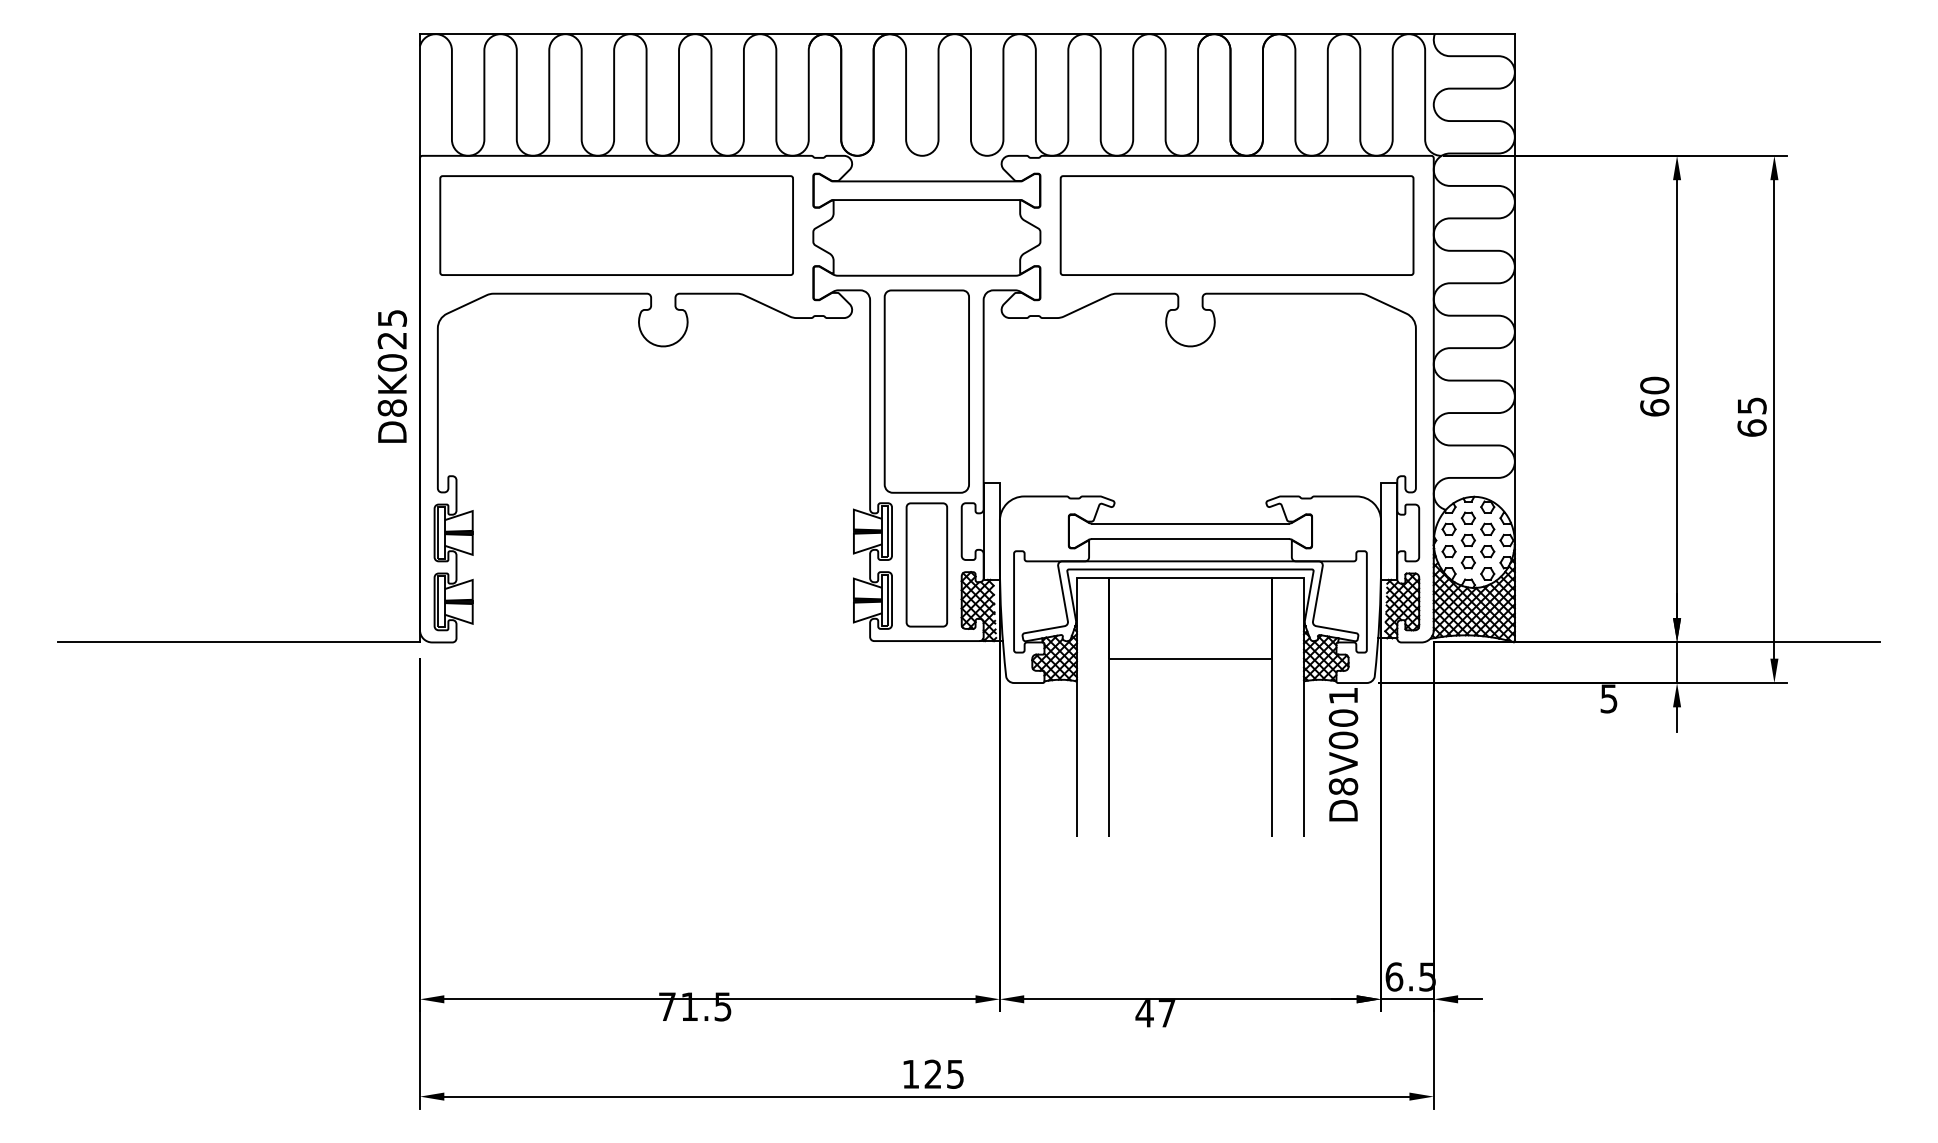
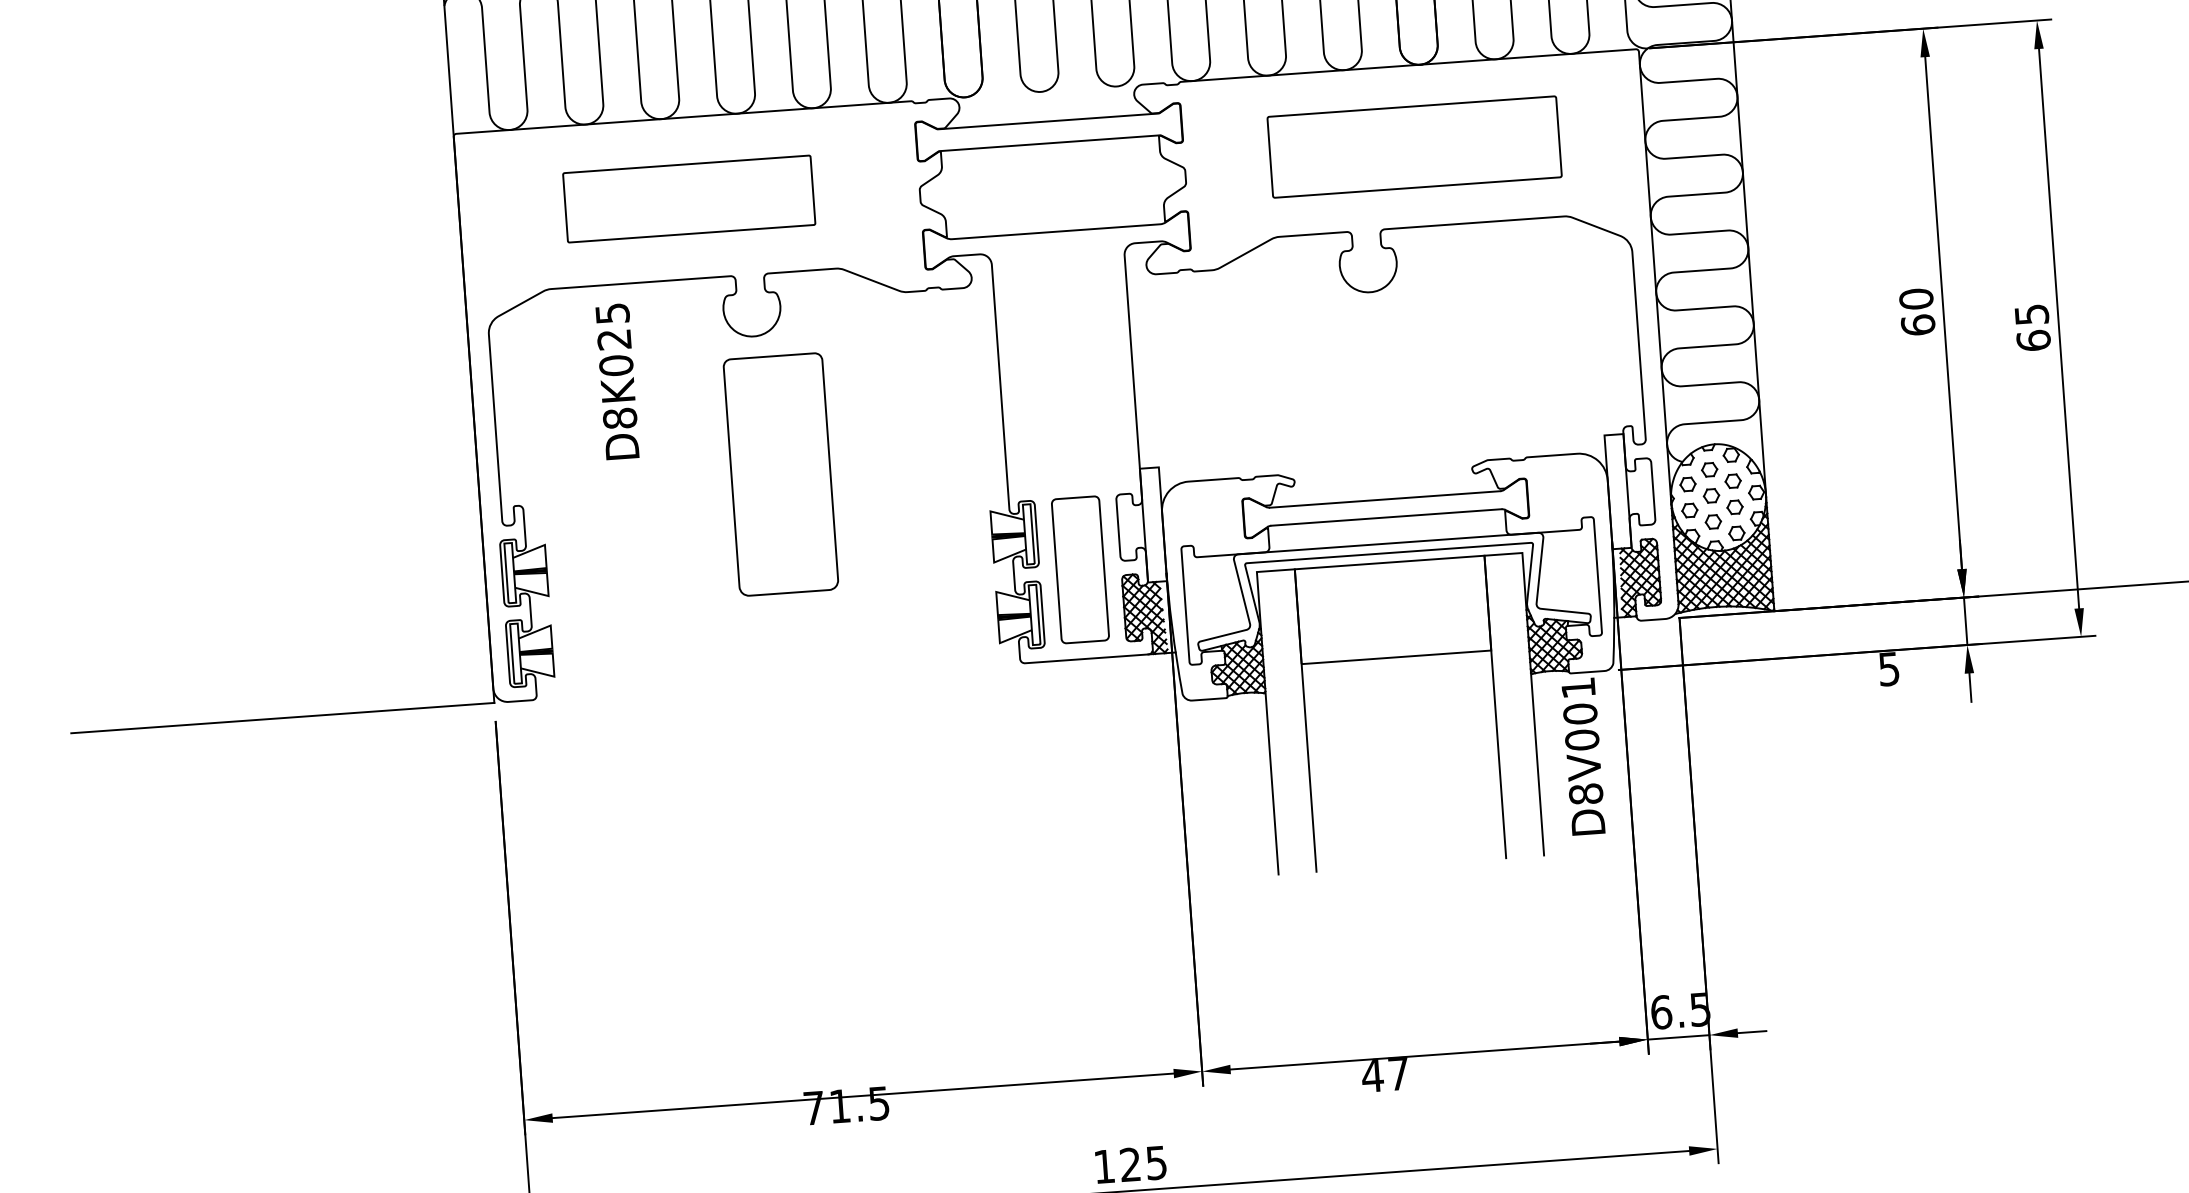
part: (616, 225) -> (689, 199), size x0.6
part: (1236, 225) -> (1413, 147), size x0.7
text: (391, 376) -> (616, 381), moved
part: (926, 391) -> (780, 474), moved

